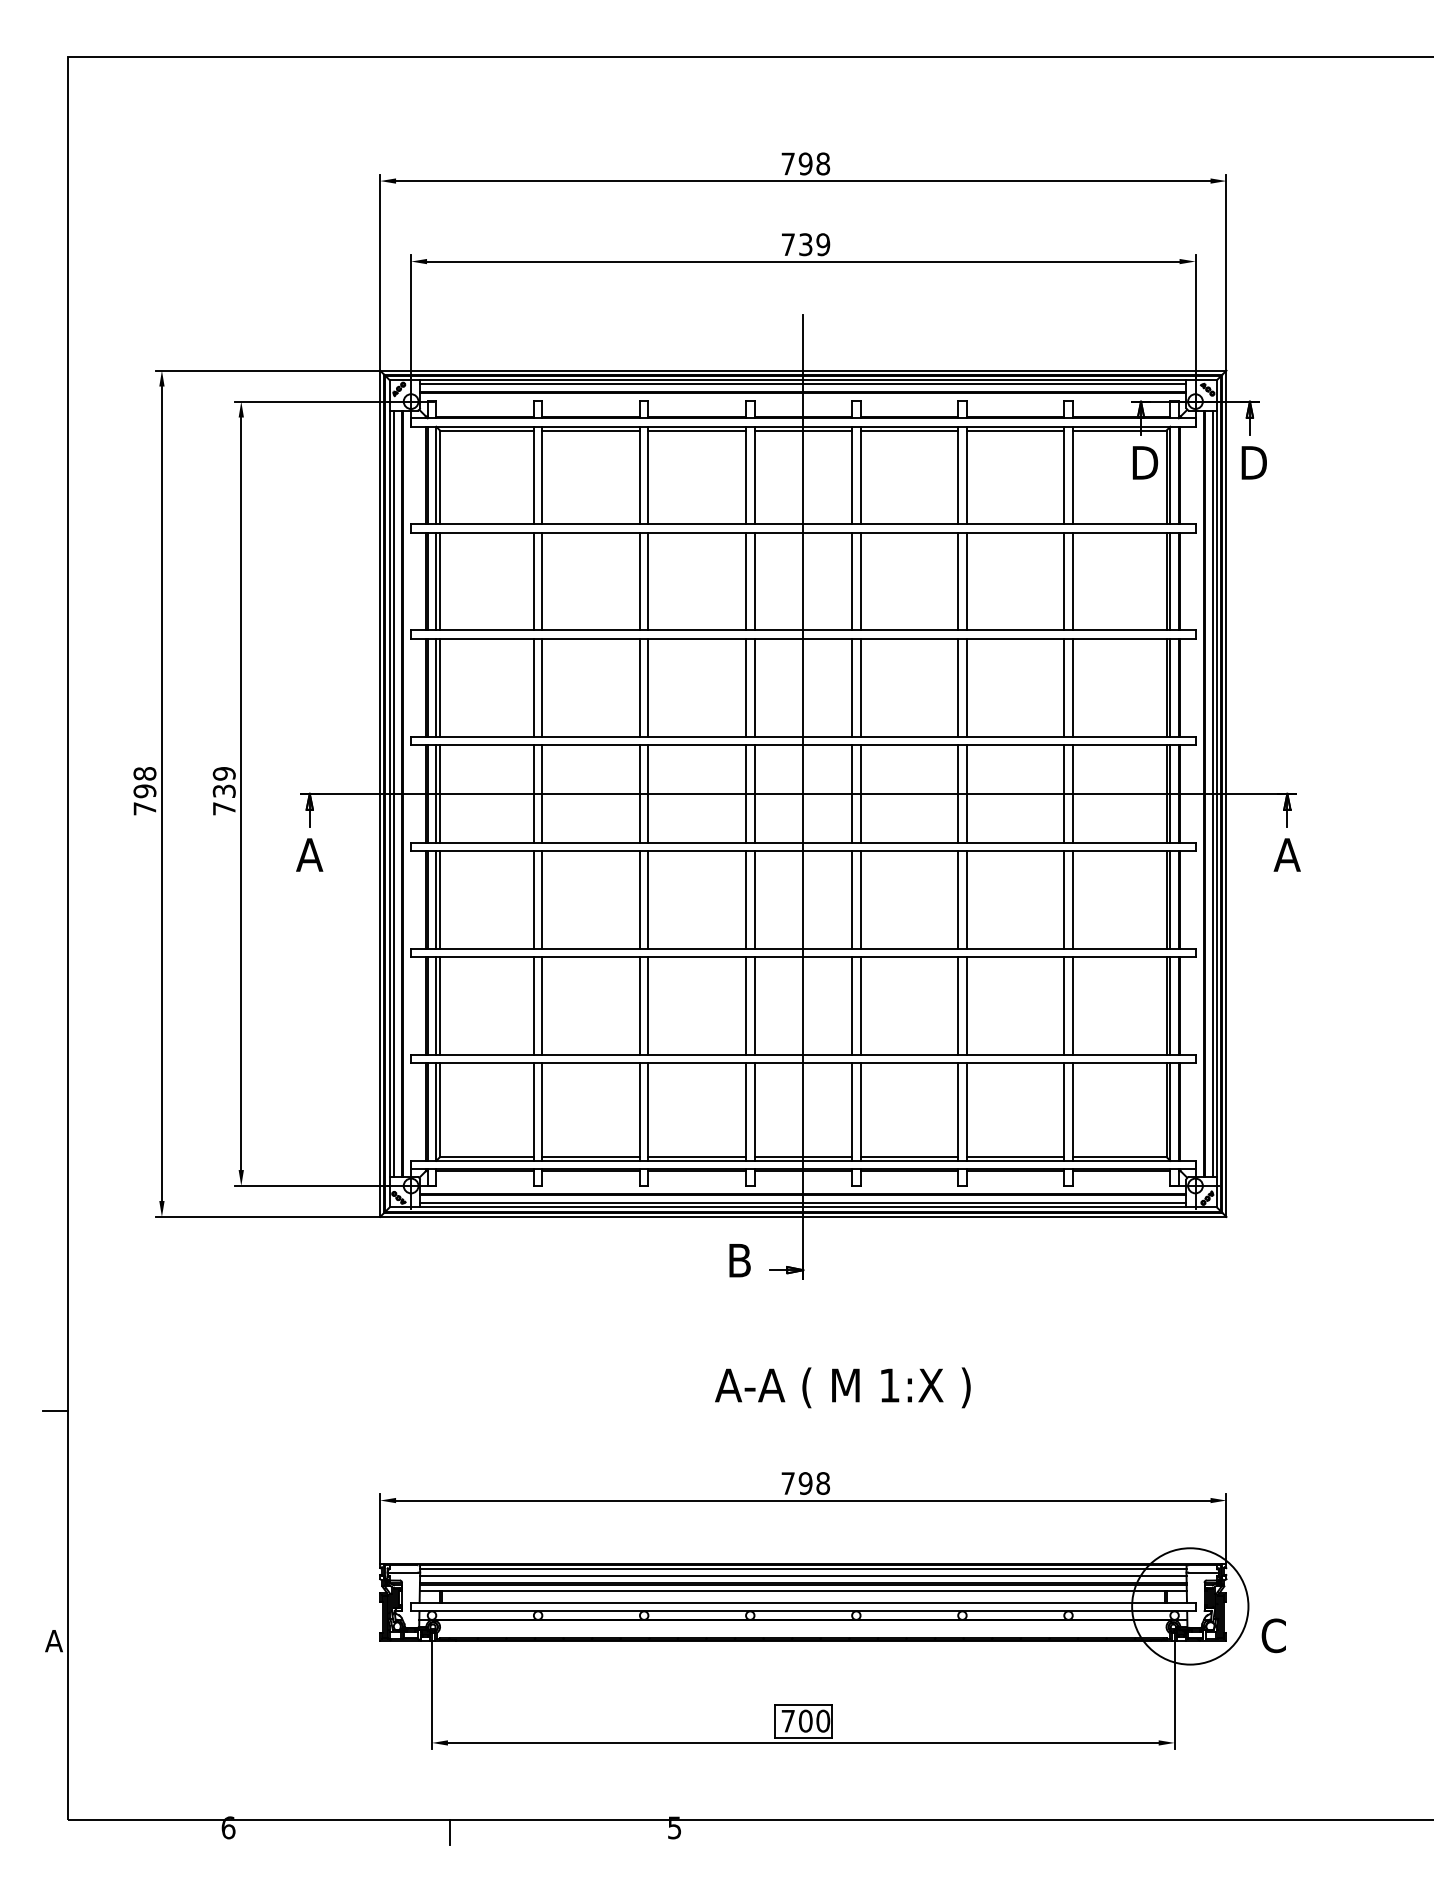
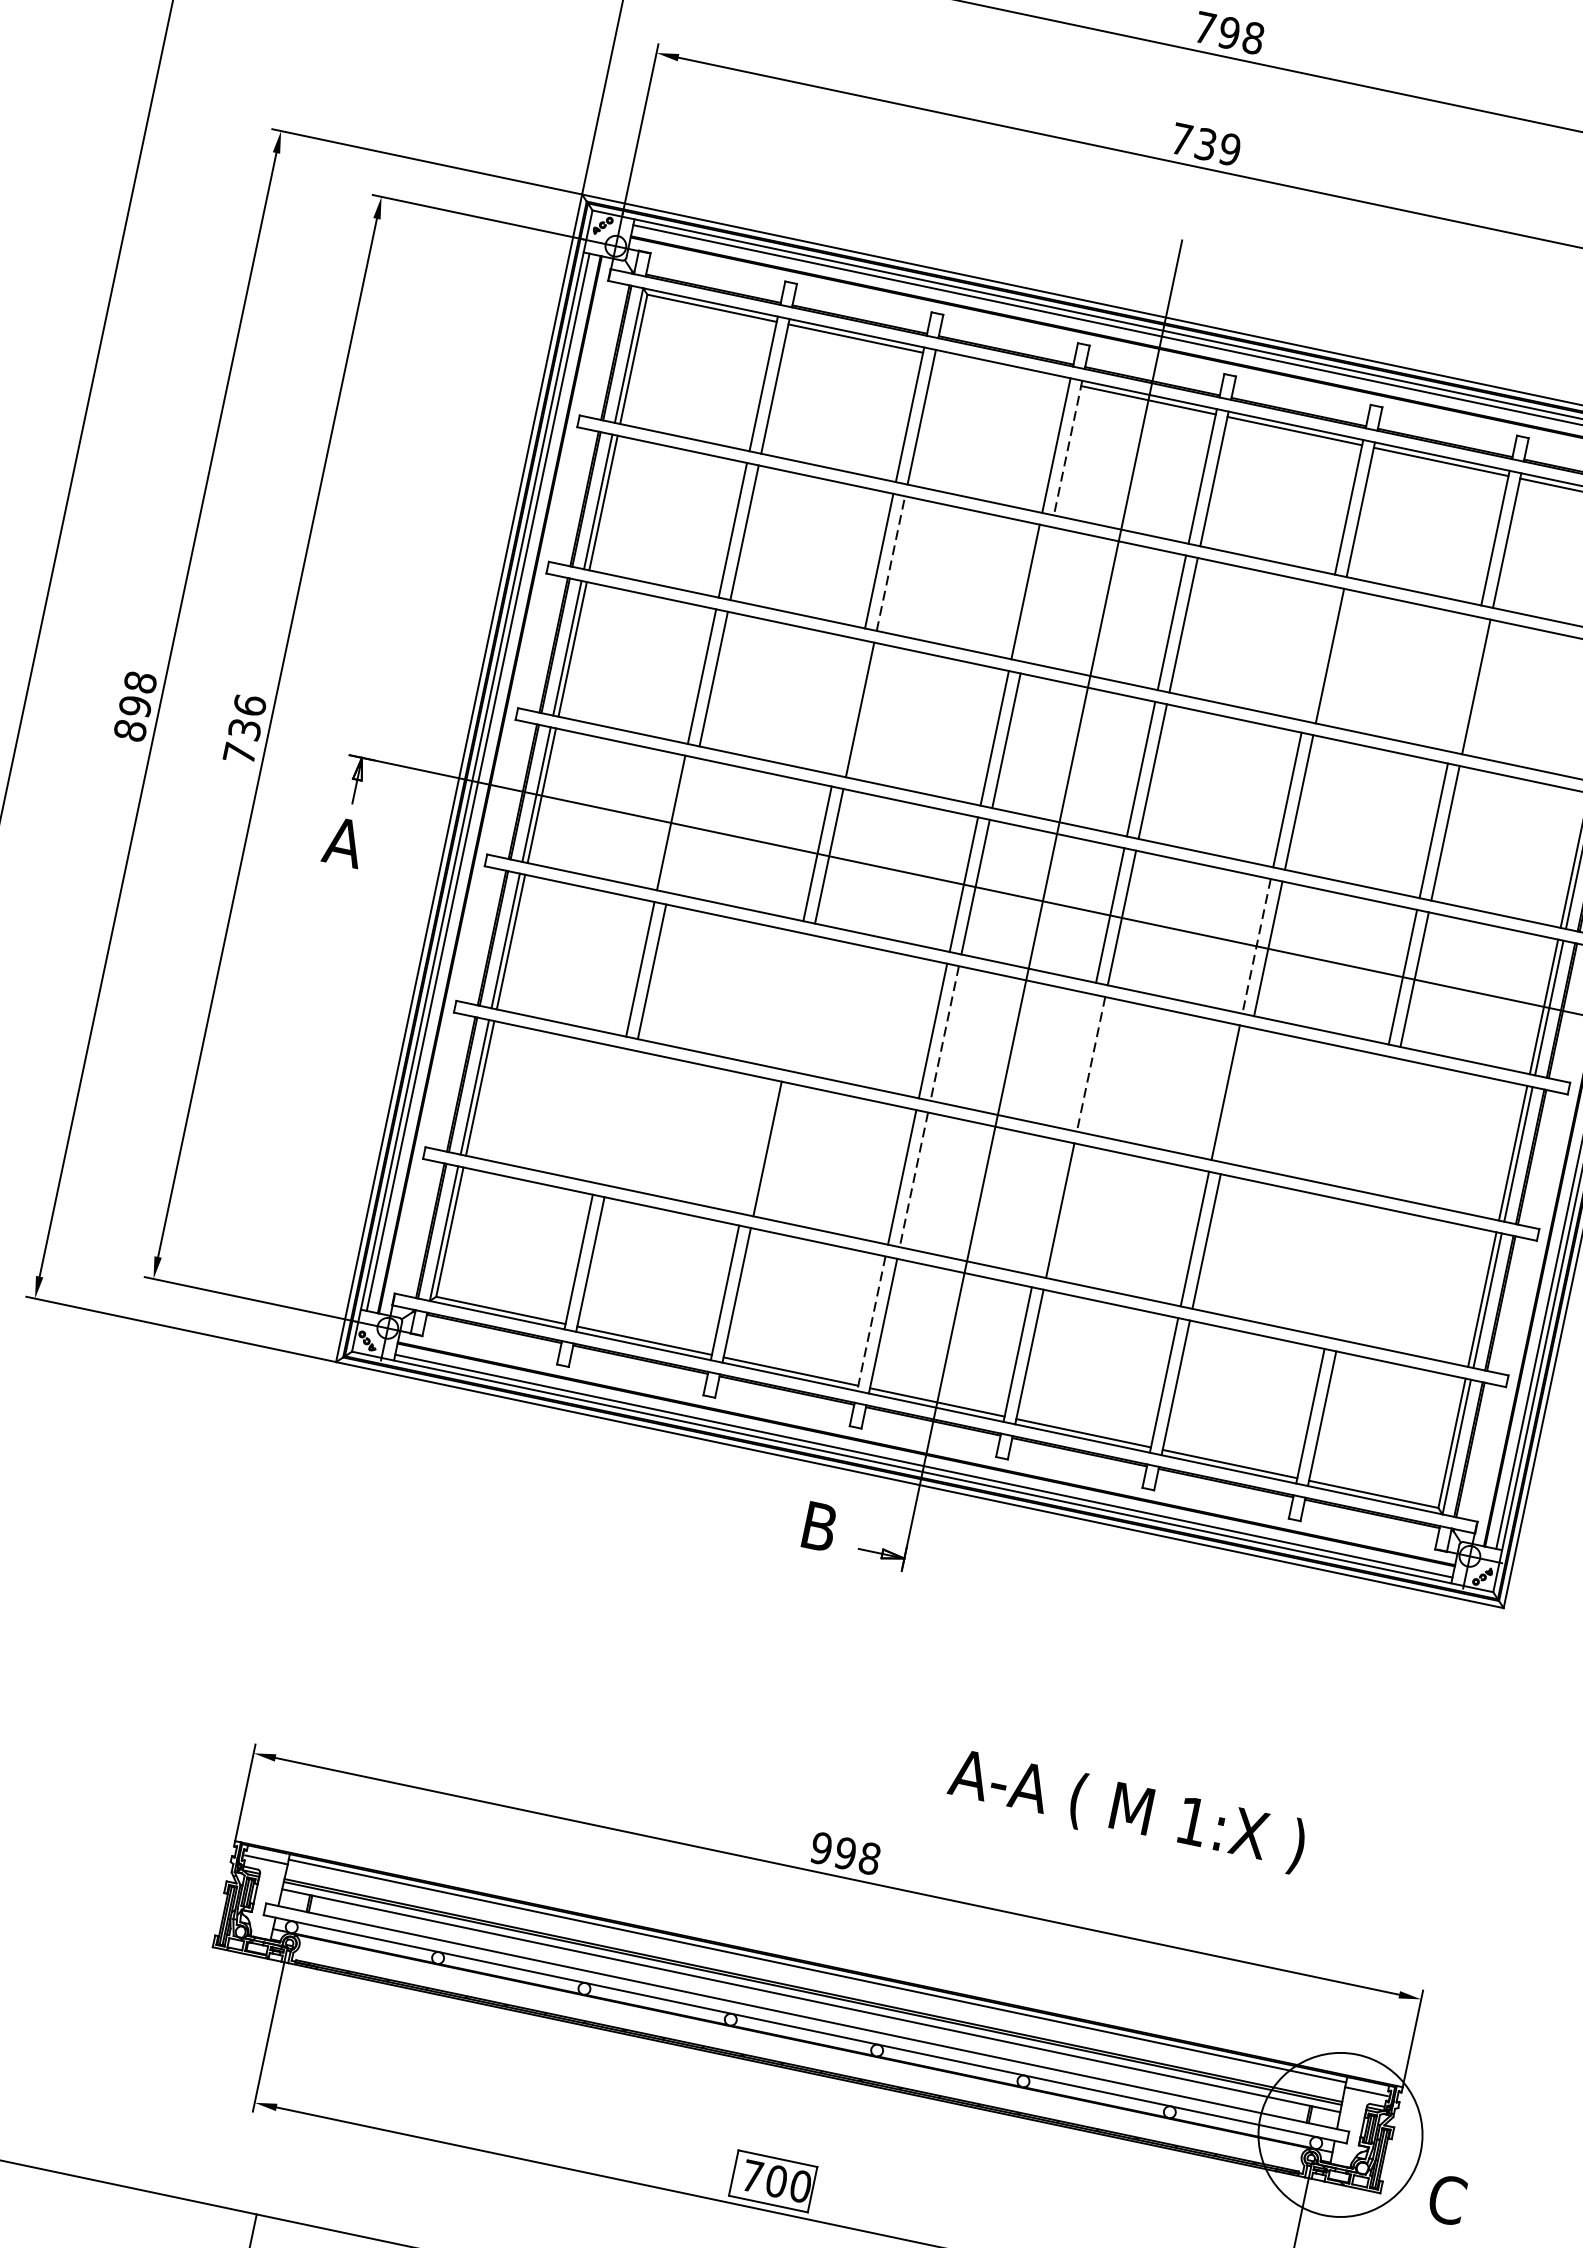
line: (697, 430) -> (1002, 369), removed
line: (754, 475) -> (1068, 448), solid -> dashed
line: (648, 581) -> (891, 563), solid -> dashed
line: (754, 581) -> (1037, 594), removed
line: (958, 581) -> (1318, 653), removed
line: (1064, 581) -> (1464, 684), removed
line: (639, 687) -> (847, 707), removed
text: (223, 773) -> (248, 704), 739 -> 736
line: (542, 793) -> (683, 825), removed
line: (958, 793) -> (1257, 946), solid -> dashed
text: (144, 808) -> (129, 730), 798 -> 898
line: (639, 899) -> (786, 999), removed
line: (648, 899) -> (798, 1002), removed
line: (754, 899) -> (944, 1032), solid -> dashed
line: (852, 899) -> (1080, 1061), removed
line: (860, 899) -> (1091, 1063), solid -> dashed
line: (966, 899) -> (1237, 1094), removed
line: (1064, 899) -> (1372, 1123), removed
line: (1072, 899) -> (1383, 1125), removed
line: (533, 1005) -> (609, 1114), removed
line: (542, 1005) -> (621, 1117), removed
line: (639, 1005) -> (755, 1145), removed
line: (754, 1005) -> (914, 1179), solid -> dashed
line: (852, 1005) -> (1049, 1207), removed
line: (1064, 1005) -> (1341, 1269), removed
line: (1072, 1005) -> (1352, 1271), removed
line: (746, 1112) -> (871, 1324), solid -> dashed
text: (842, 1387) -> (1126, 1810), moved
text: (787, 1483) -> (820, 1848), 798 -> 998
line: (803, 1576) -> (815, 1981), removed

